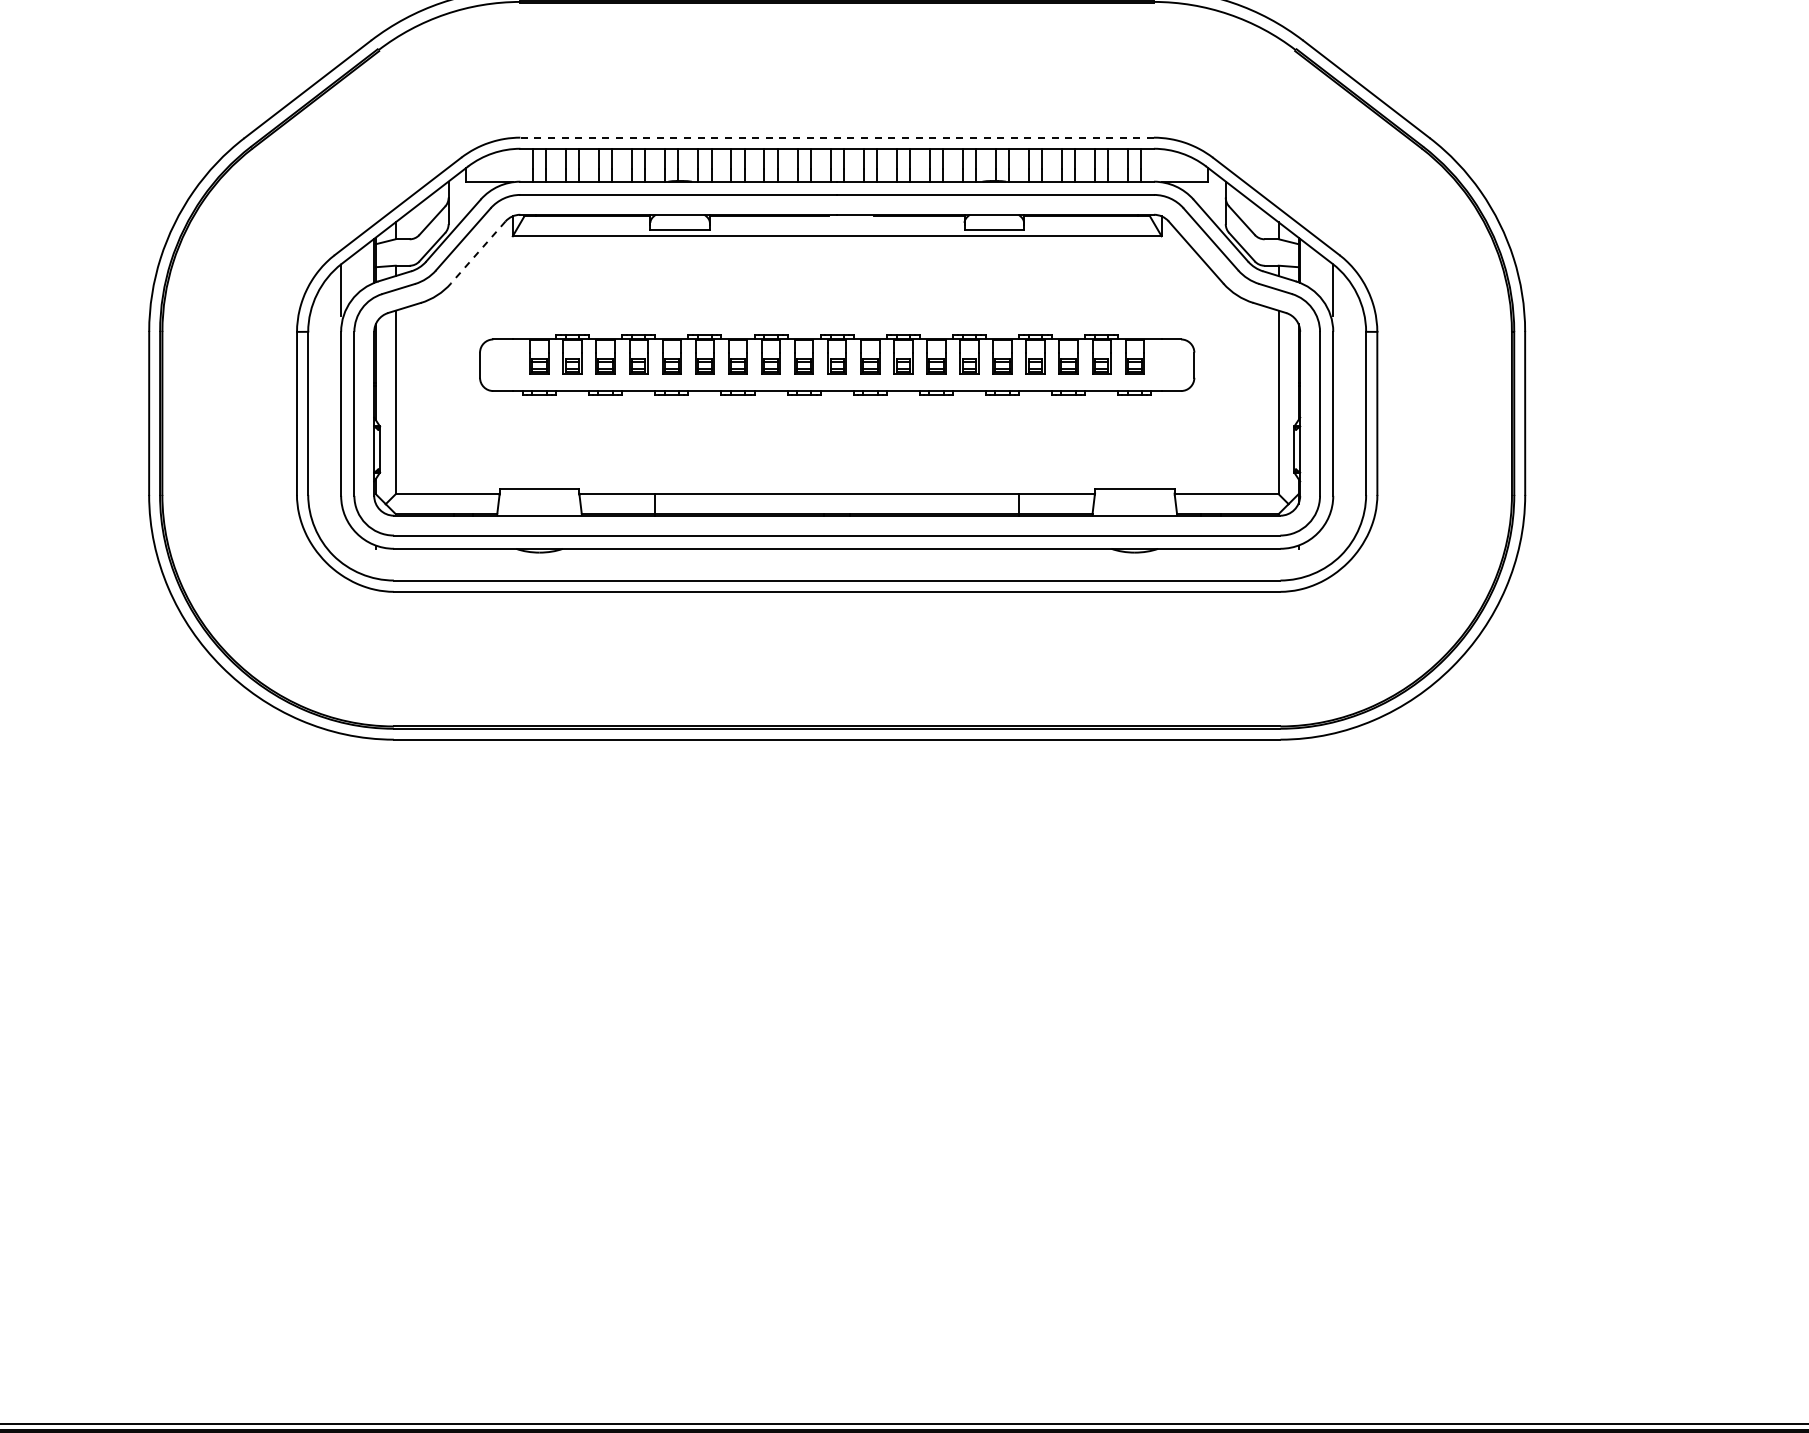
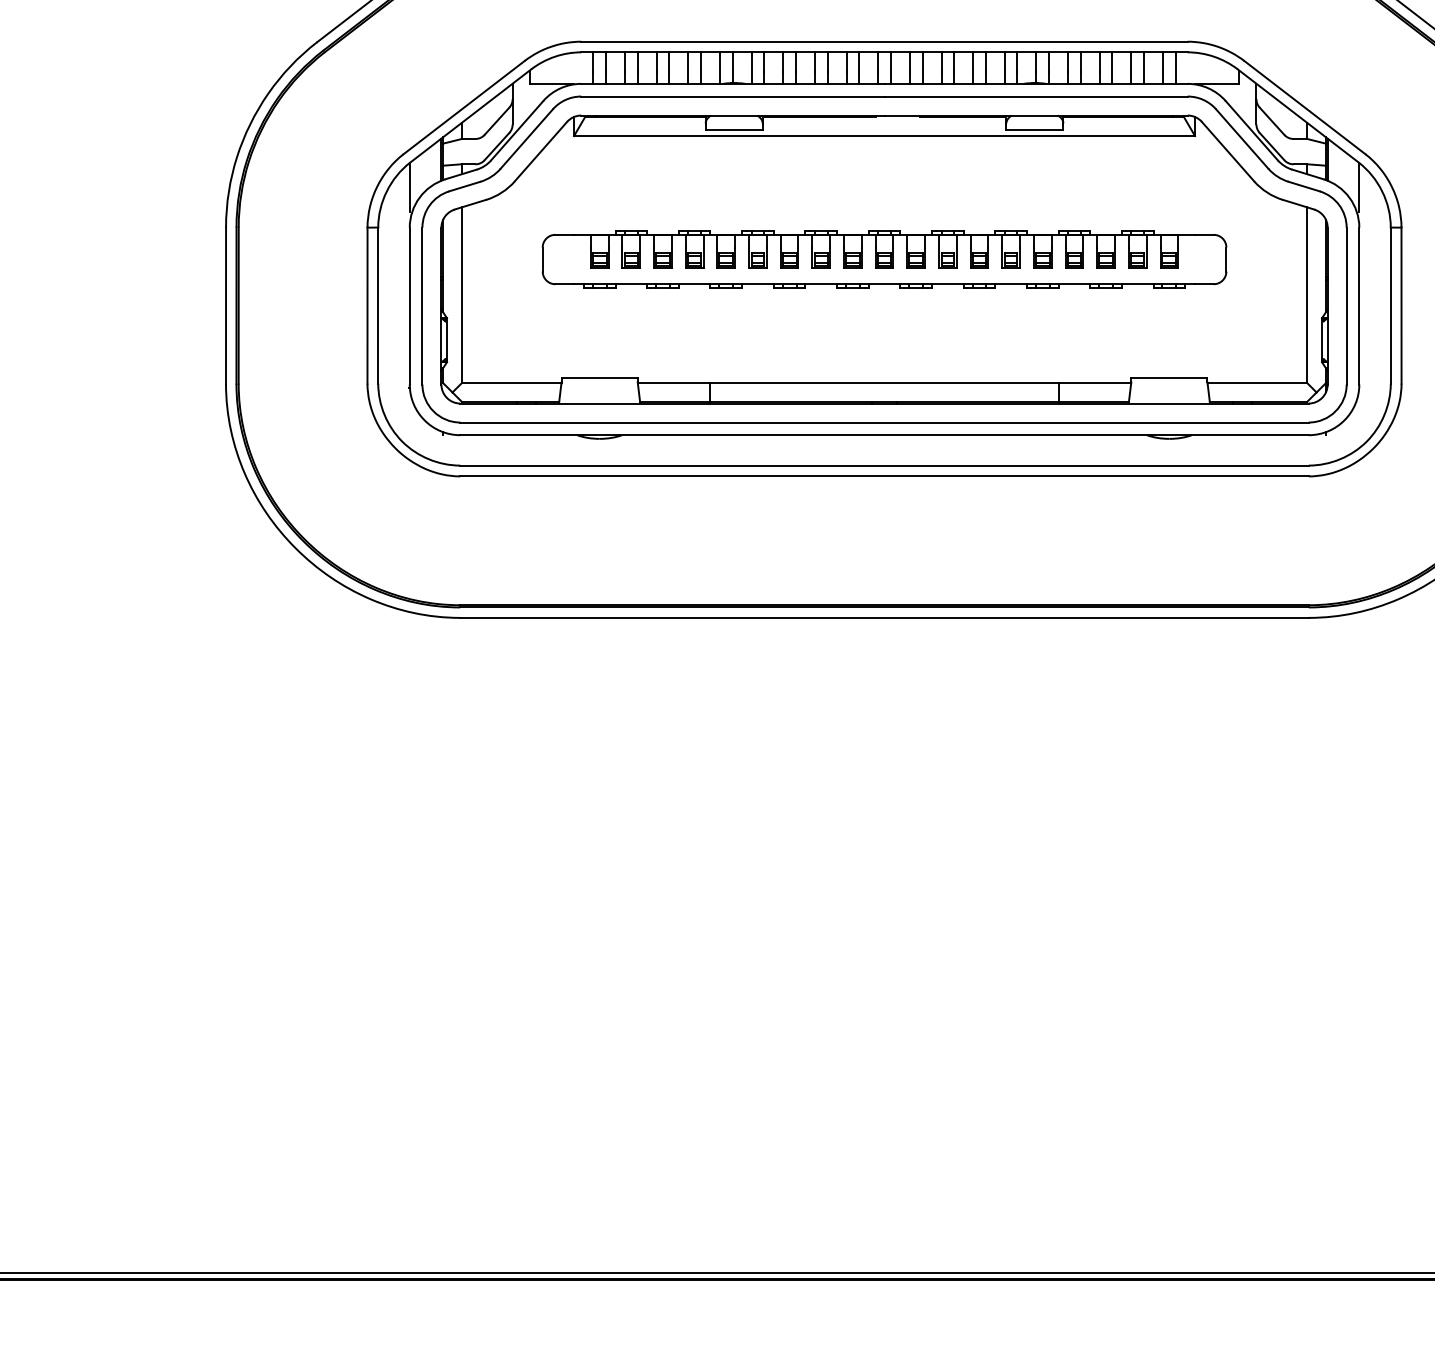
line: (837, 137) -> (884, 41), dashed -> solid
line: (477, 252) -> (540, 151), dashed -> solid

